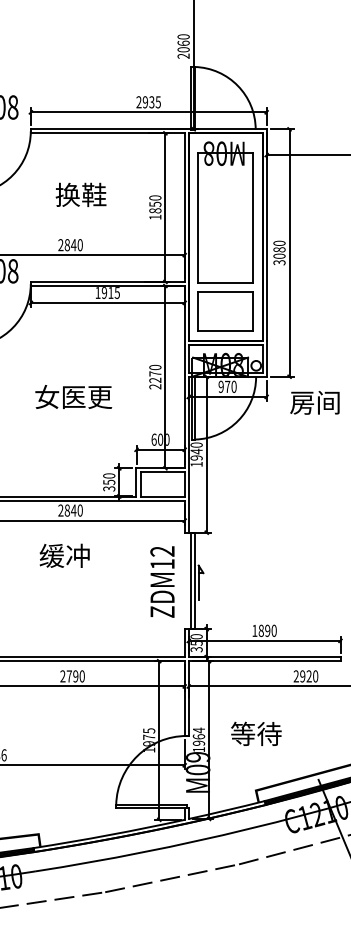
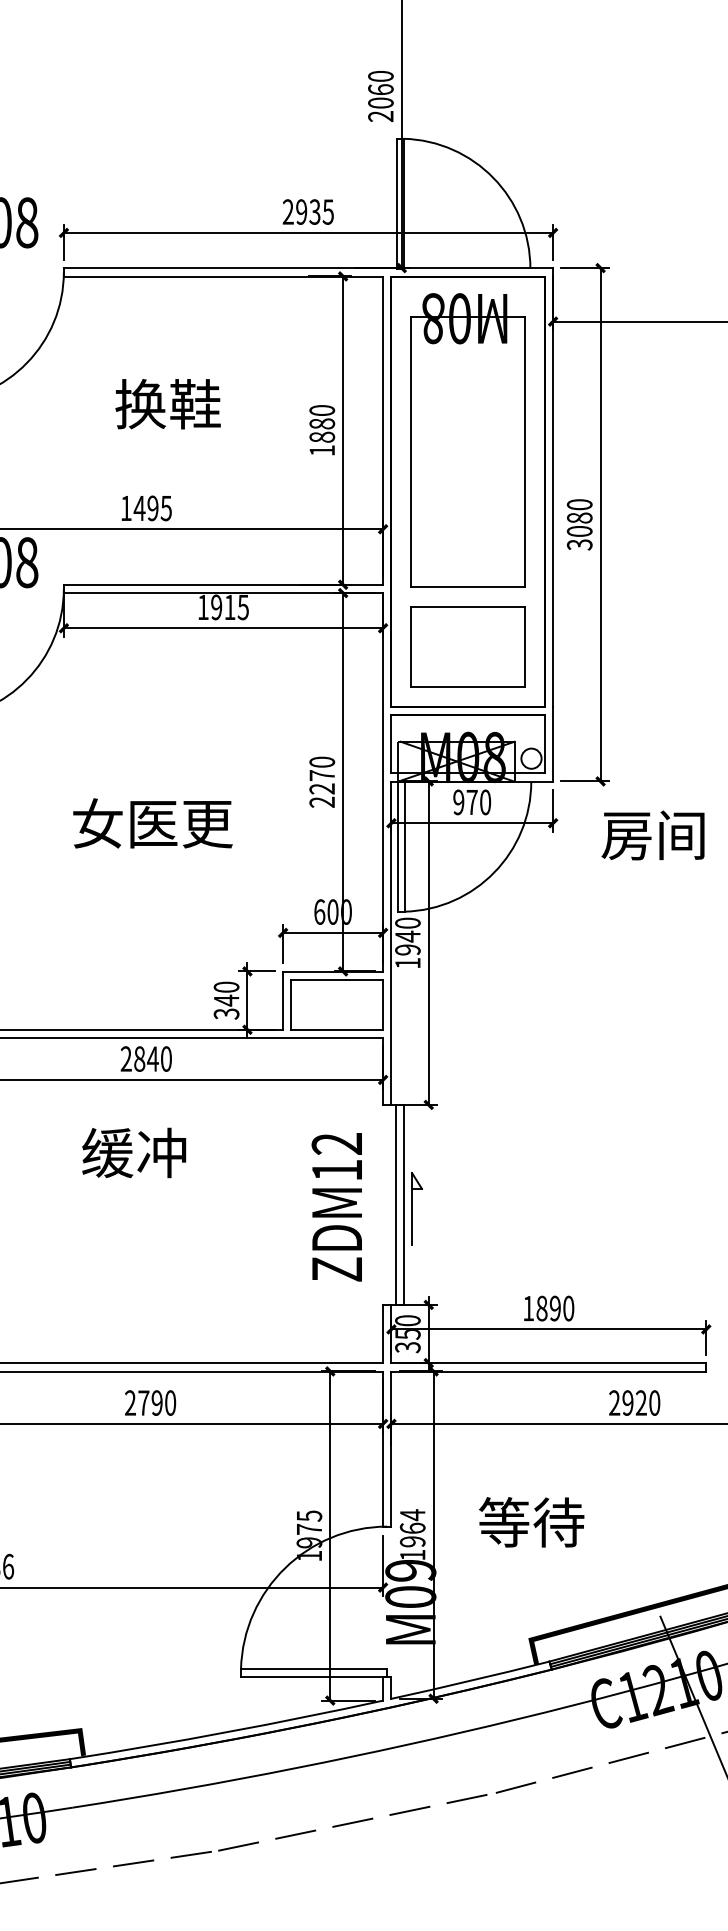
text: (155, 204) -> (322, 424), 1850 -> 1880
text: (70, 245) -> (146, 509), 2840 -> 1495
text: (109, 482) -> (227, 1000), 350 -> 340

